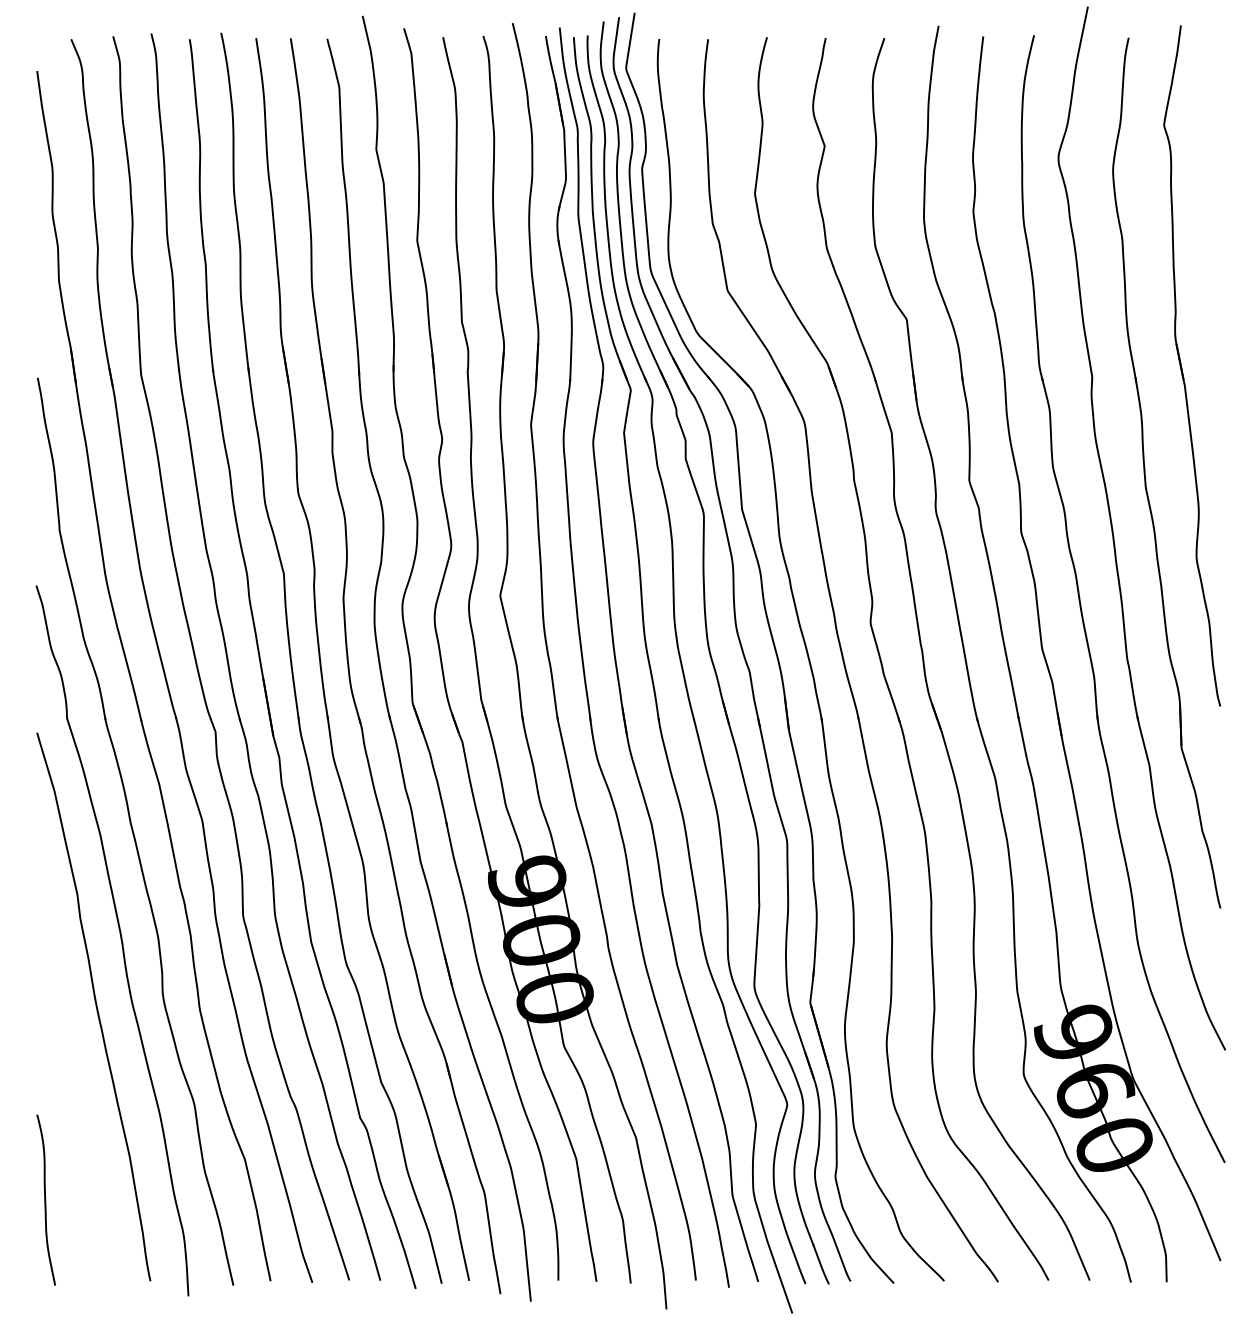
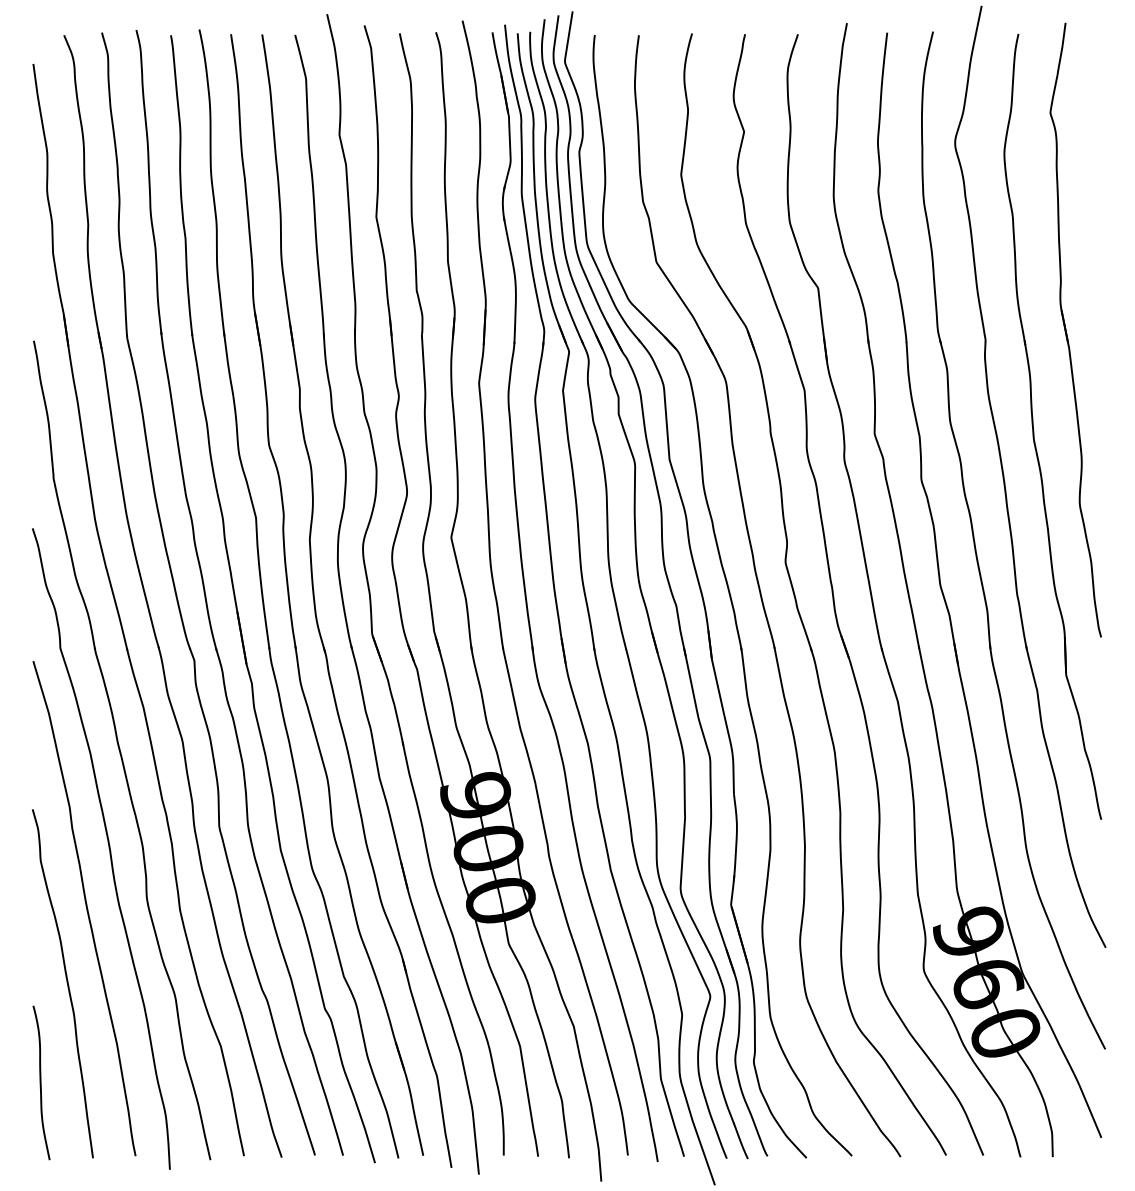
curve: (73, 1086) -> (66, 980), added

